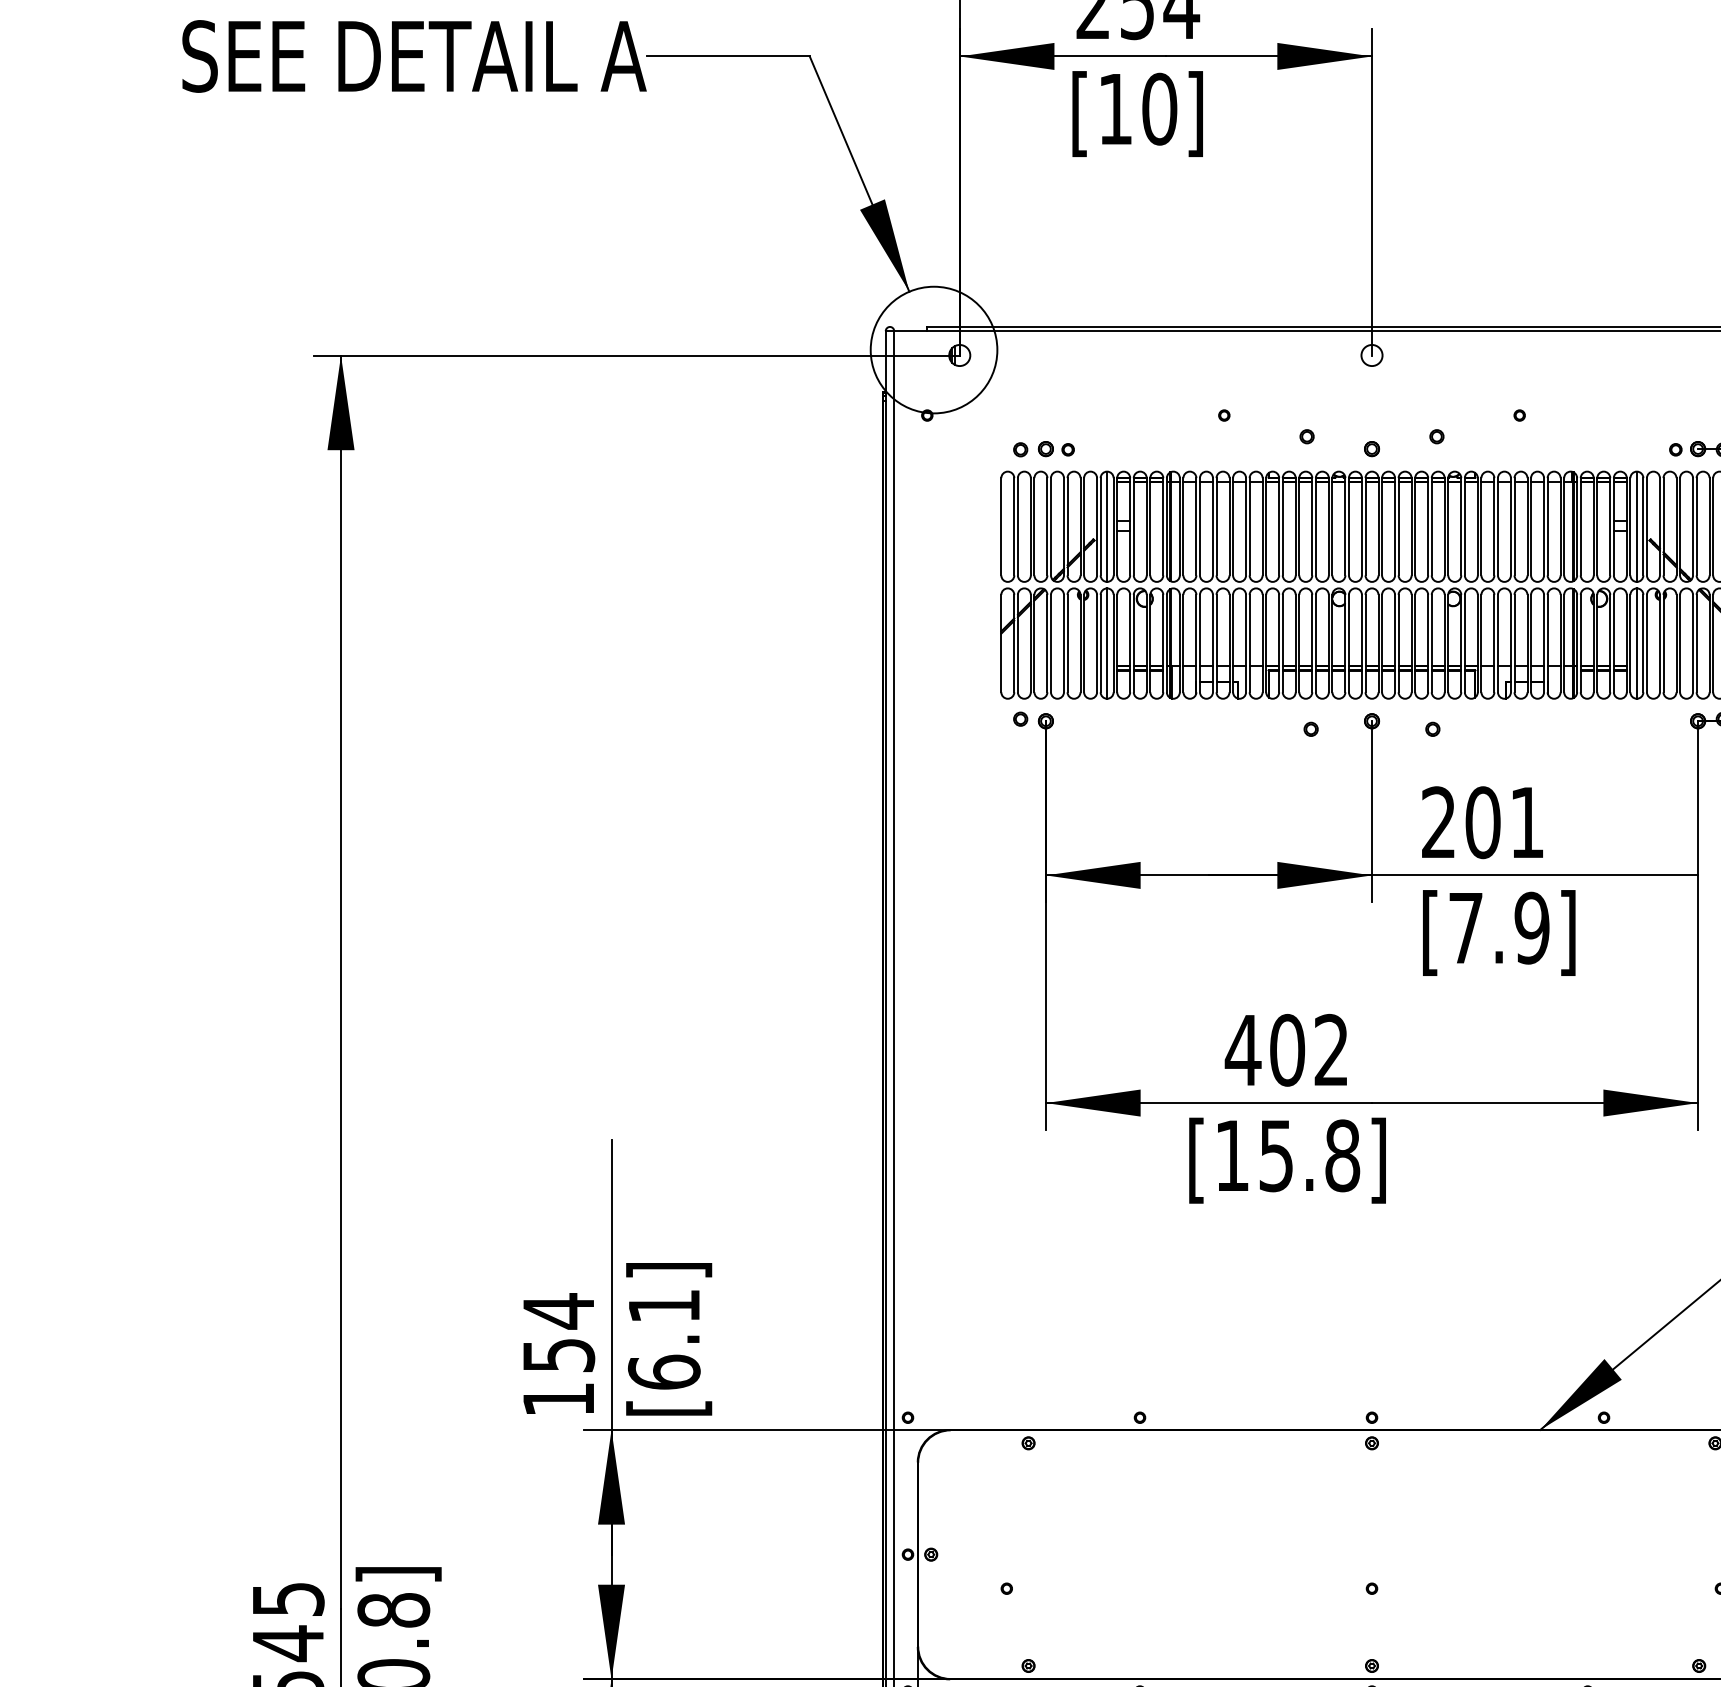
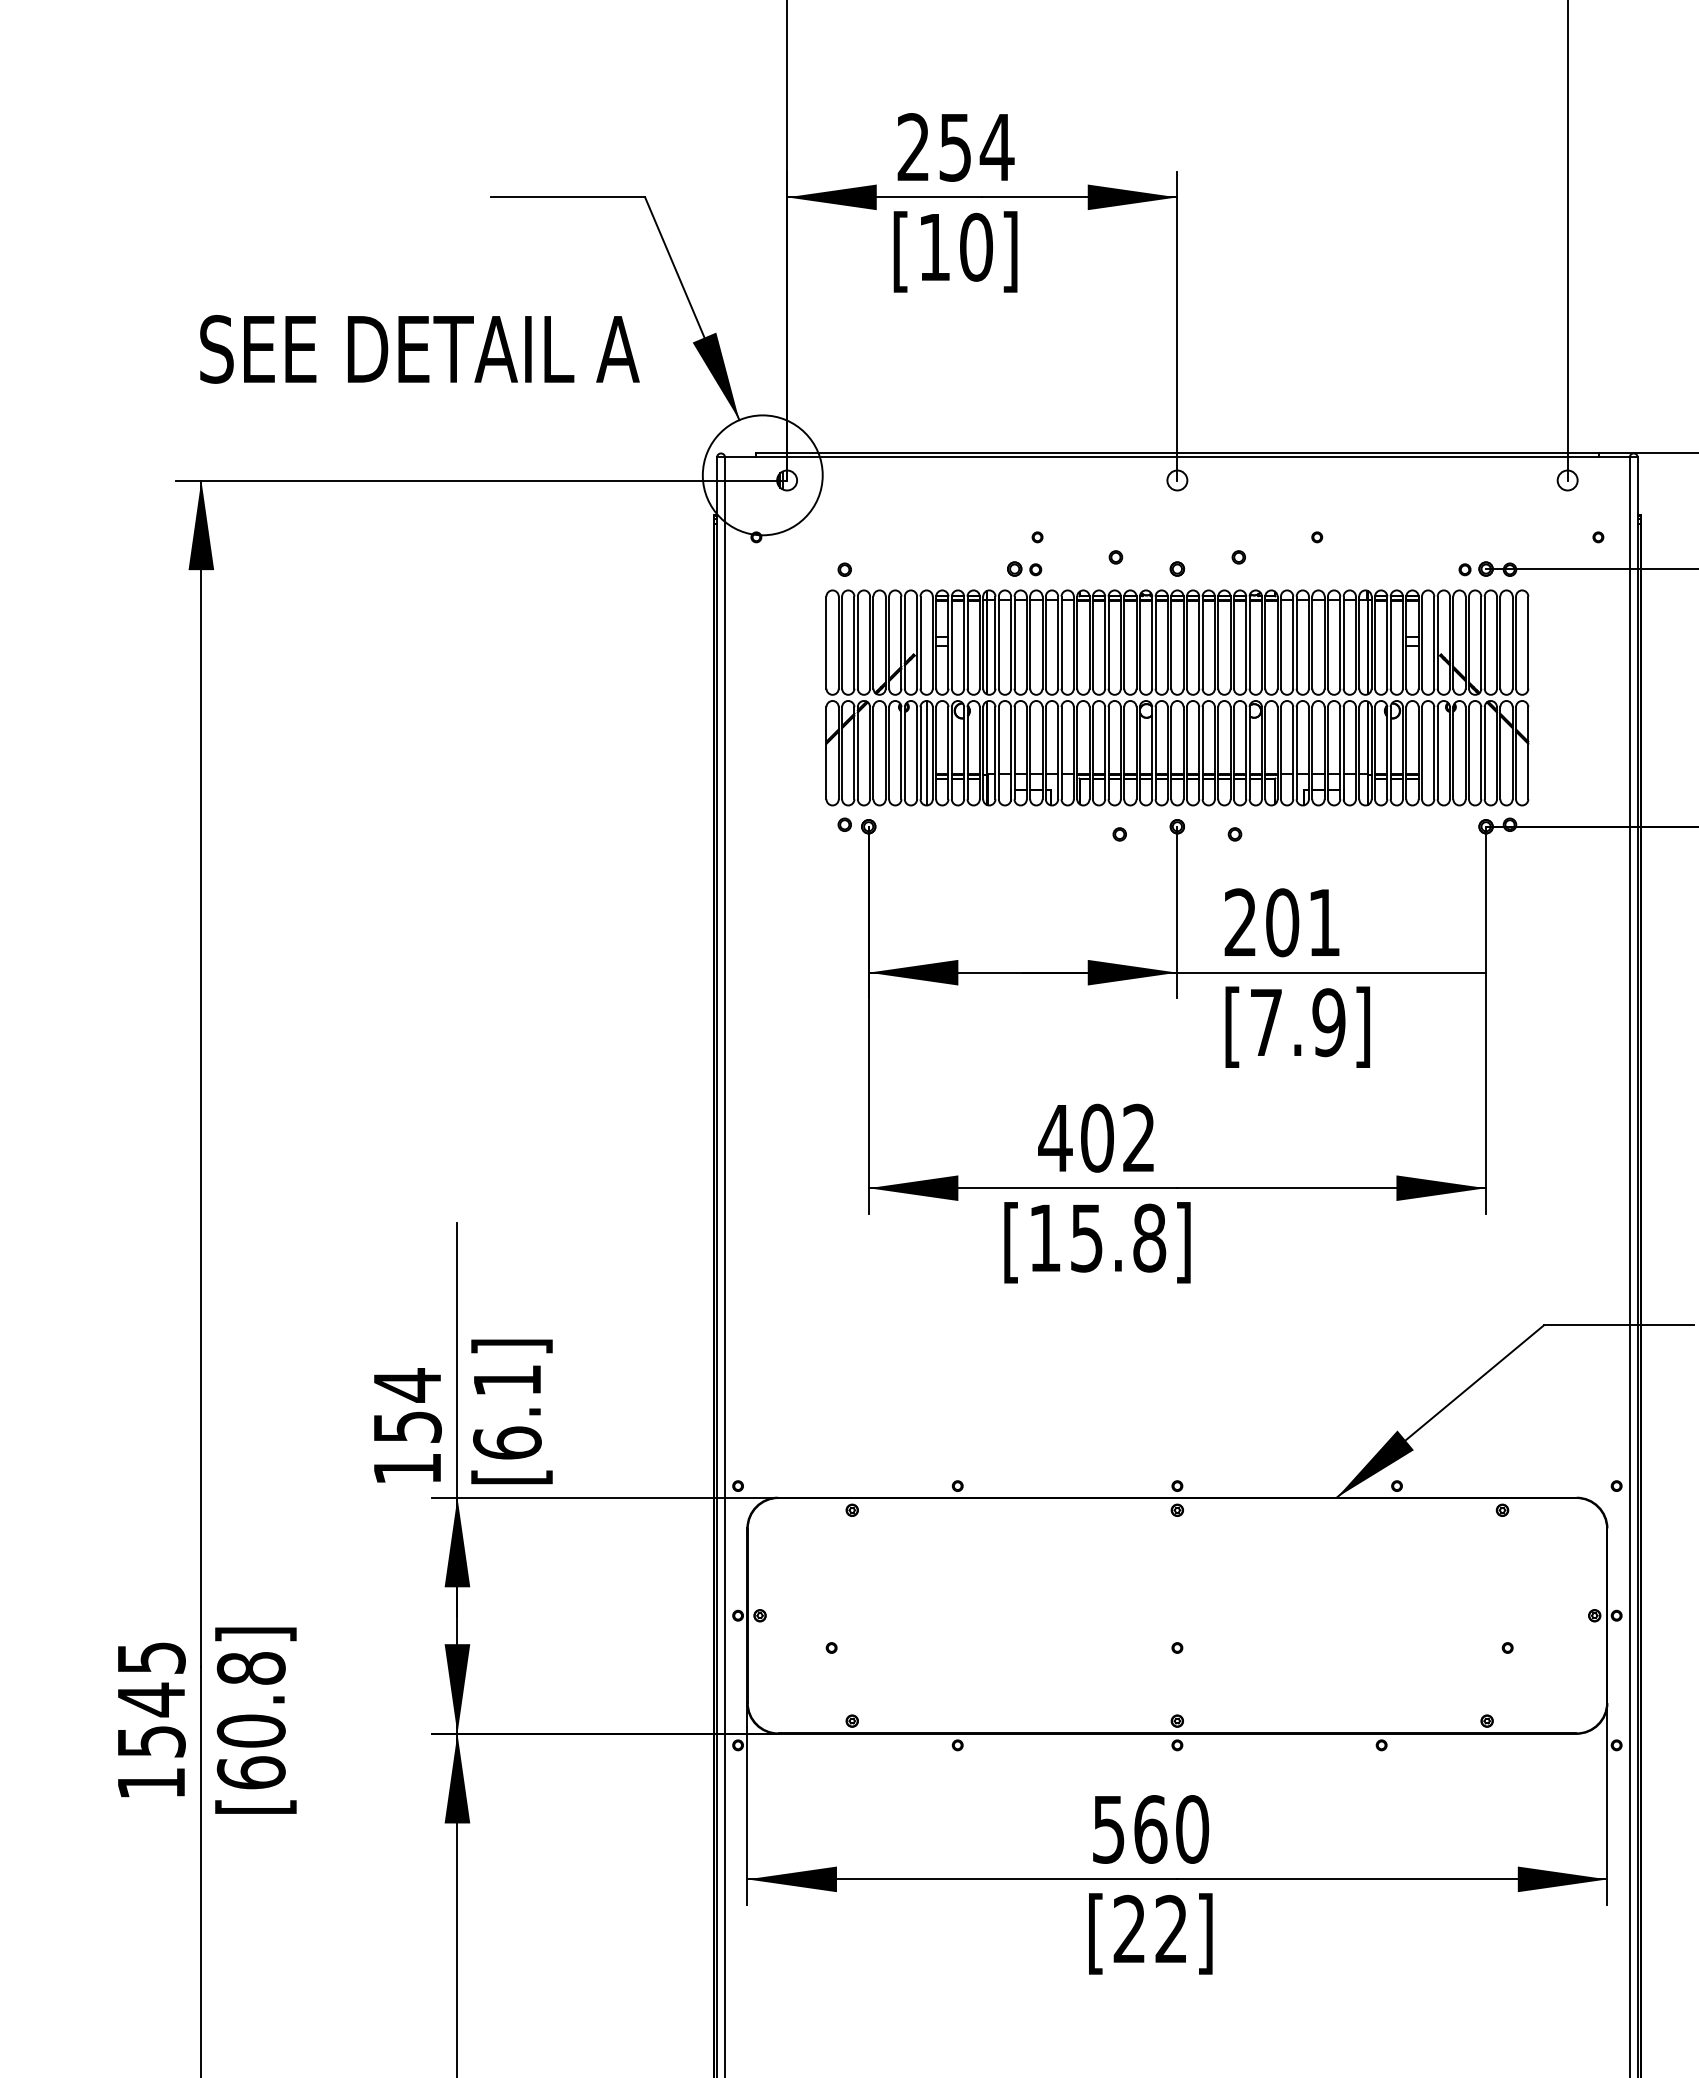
text: (414, 56) -> (419, 349), moved
part: (1056, 448) -> (1024, 568), moved
line: (1106, 526) -> (926, 642), removed
line: (1636, 526) -> (1427, 642), removed
line: (1636, 643) -> (1427, 753), removed

